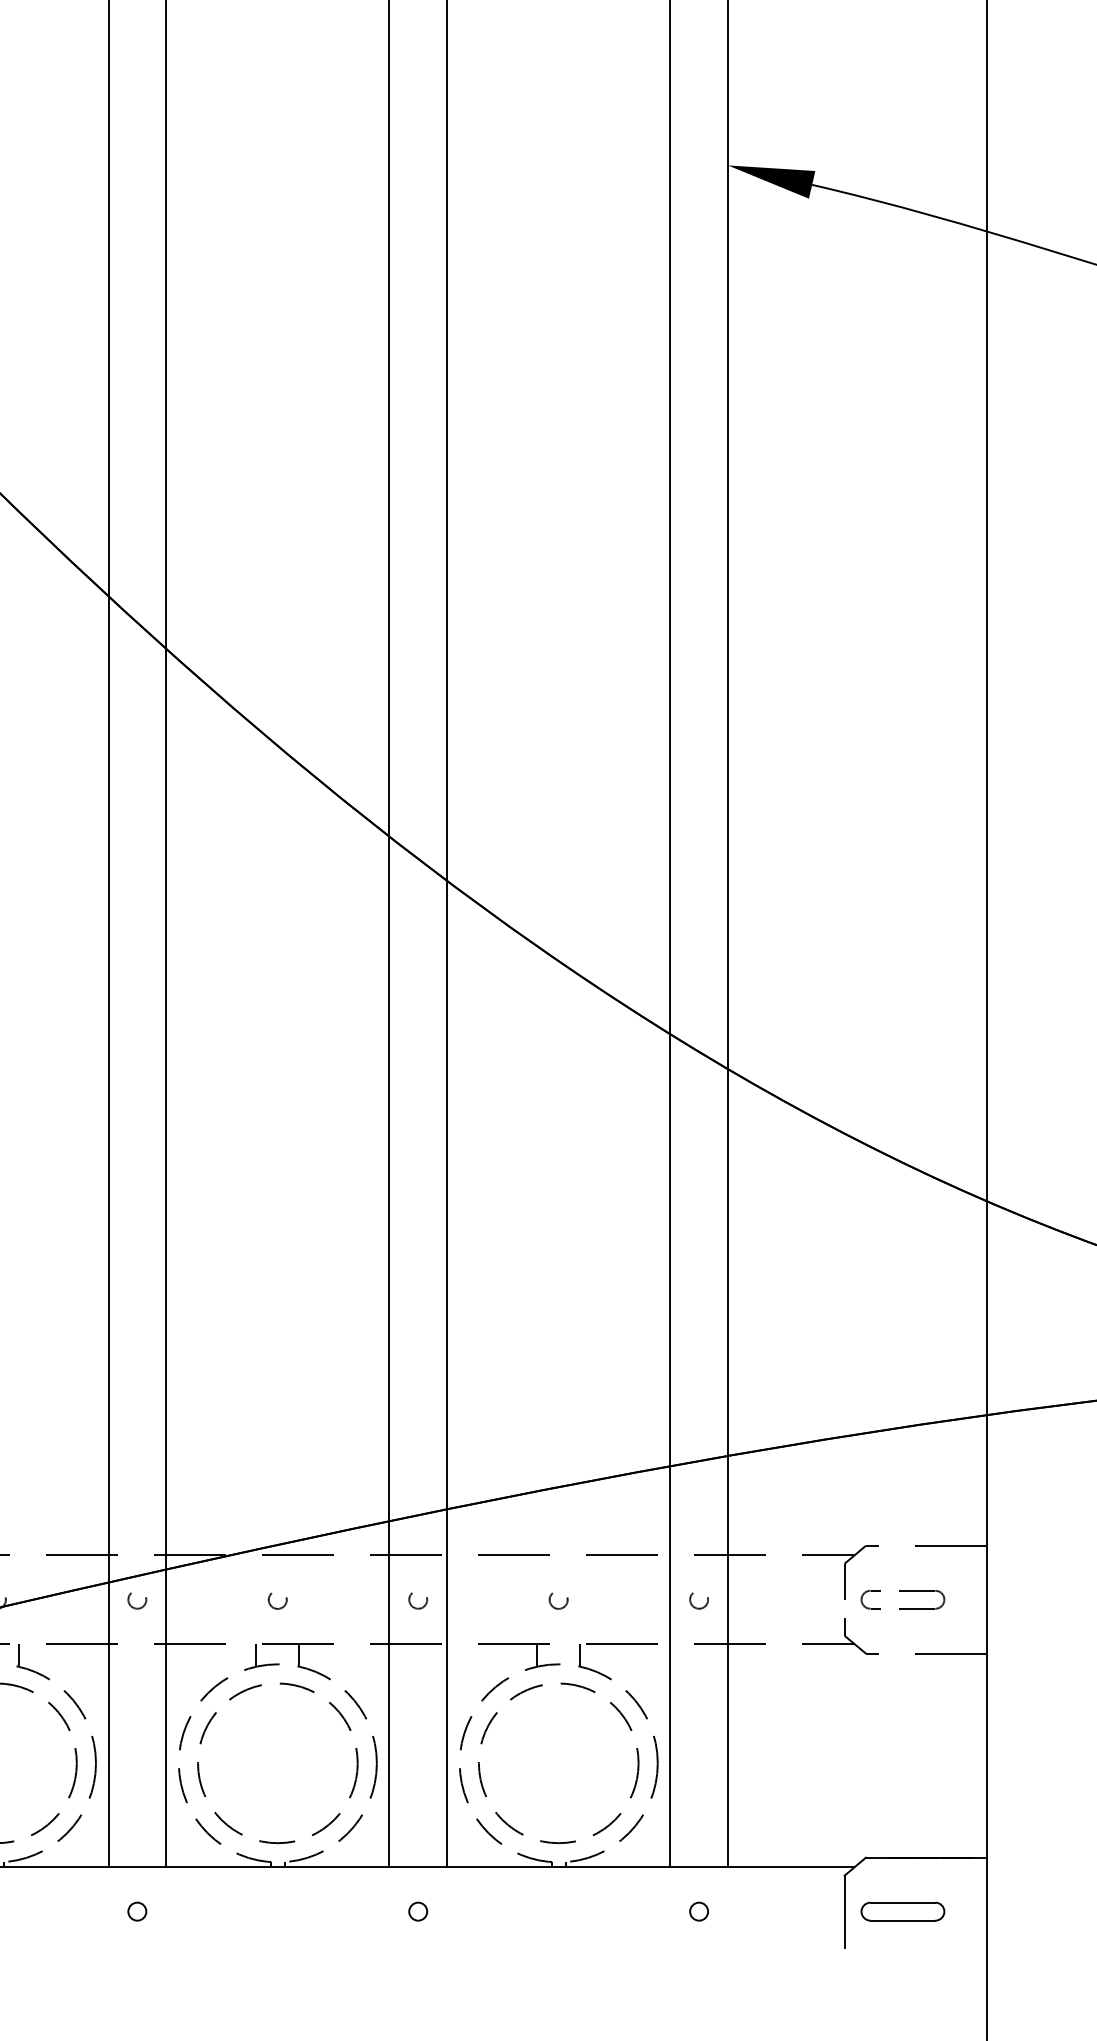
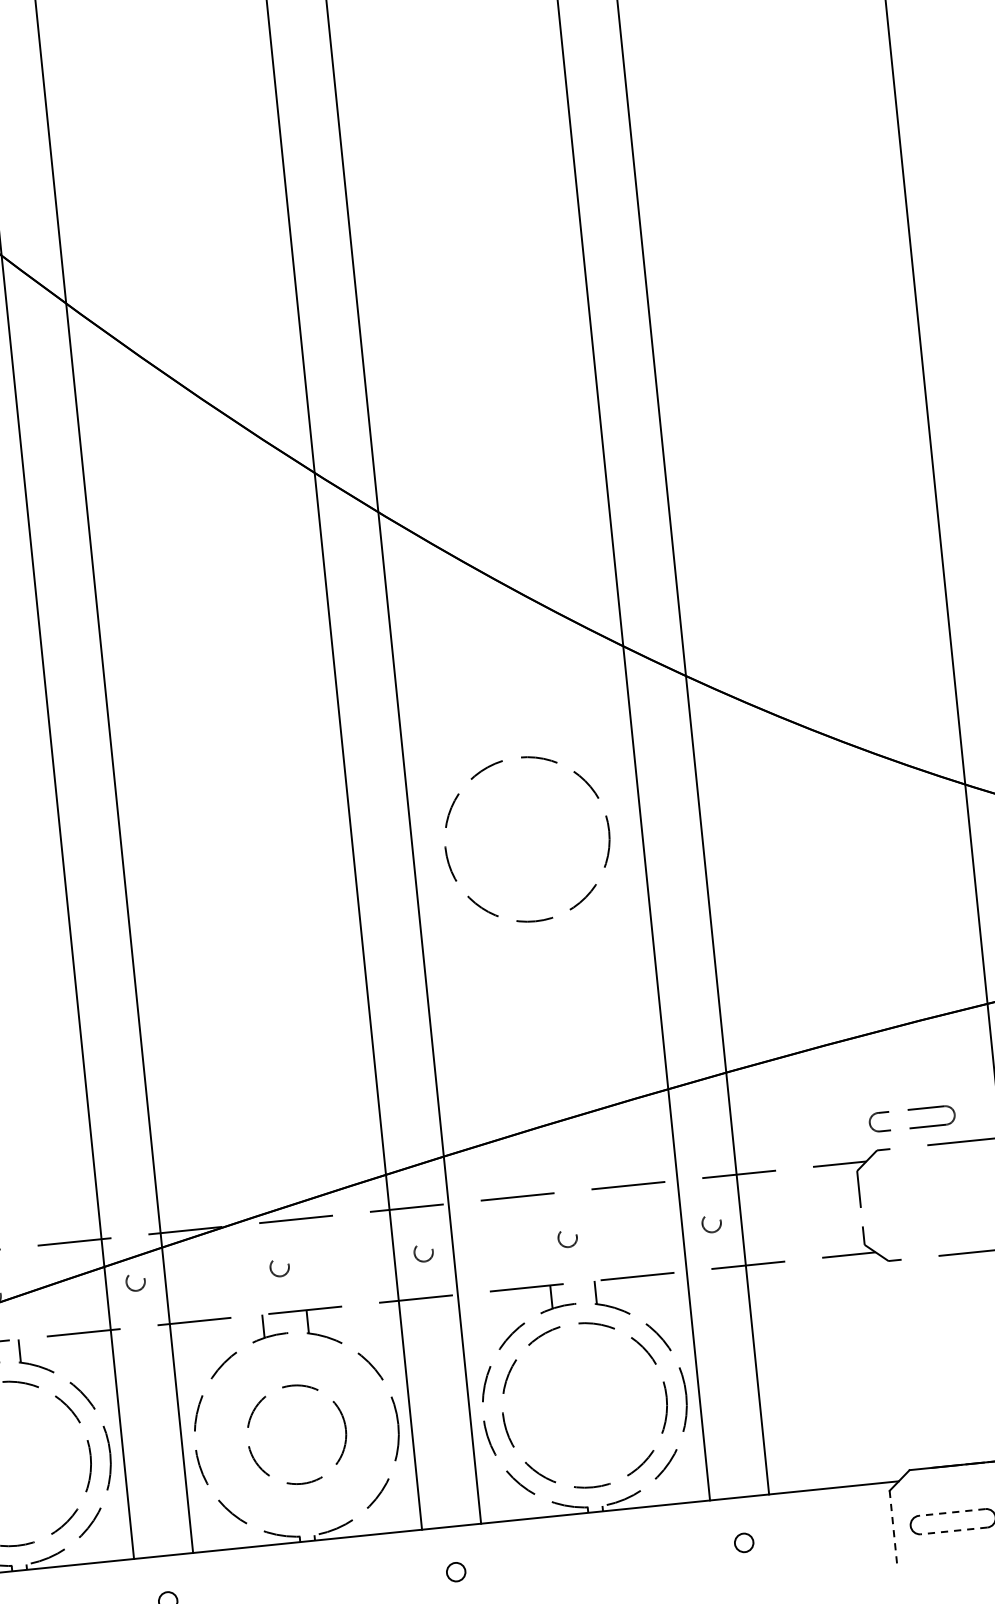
circle: (558, 1211) -> (527, 839), added
part: (902, 1591) -> (910, 1110), moved
circle: (277, 1763) -> (296, 1434), size x0.6
line: (902, 1902) -> (951, 1512), solid -> dashed
line: (844, 1912) -> (893, 1528), solid -> dashed
line: (902, 1920) -> (953, 1530), solid -> dashed

